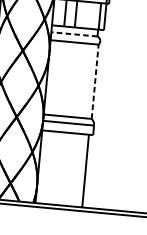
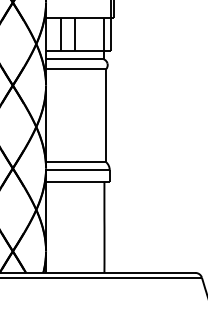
line: (74, 34) -> (74, 59), dashed -> solid
line: (95, 81) -> (106, 115), dashed -> solid

